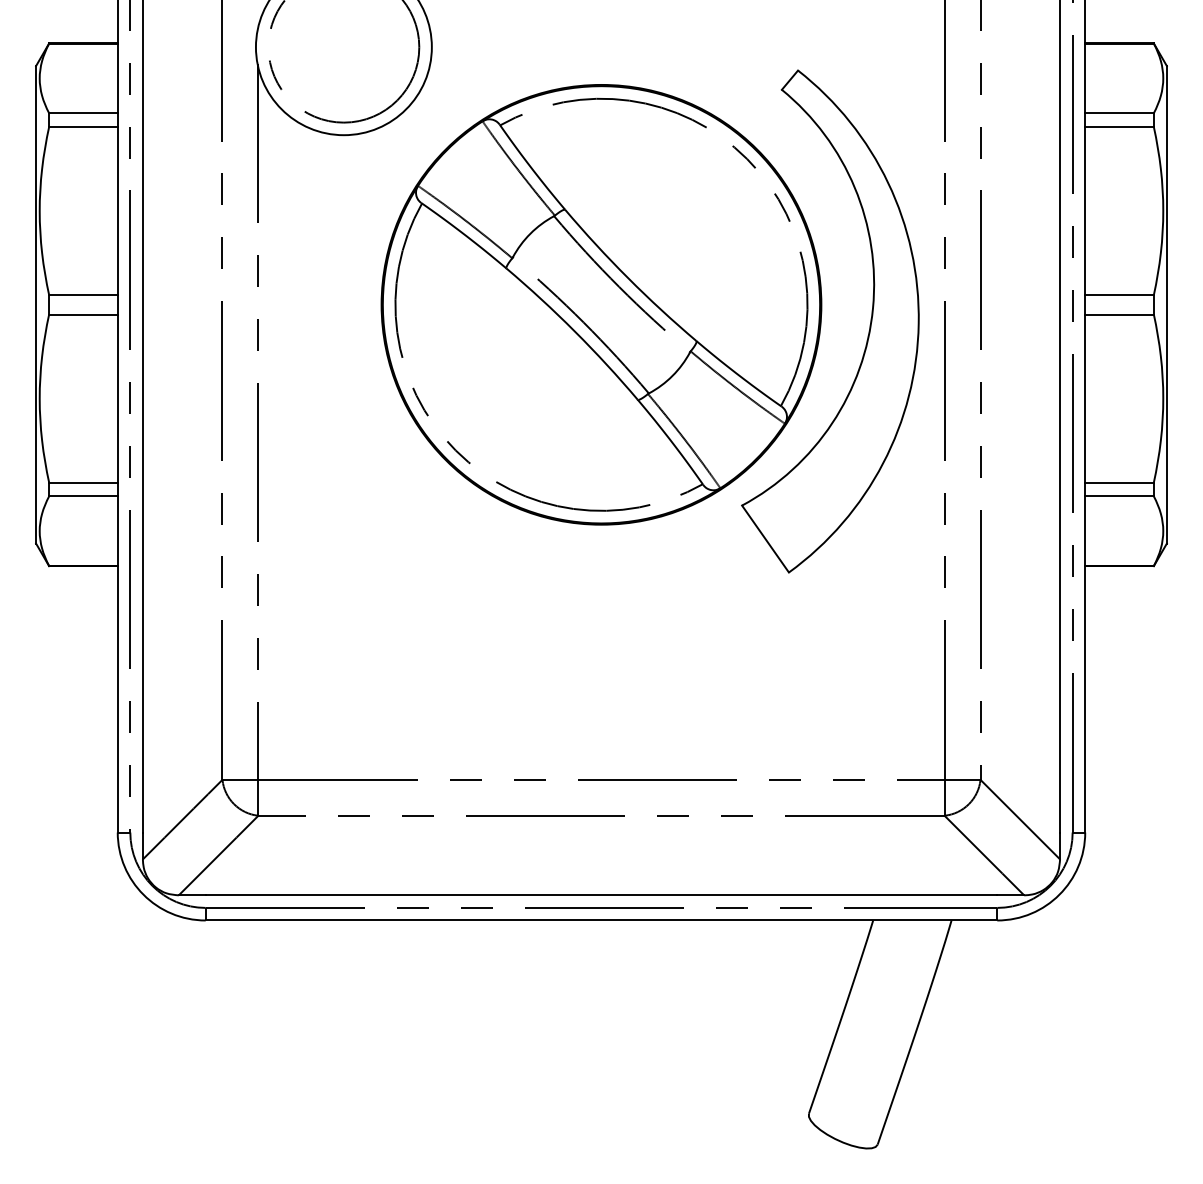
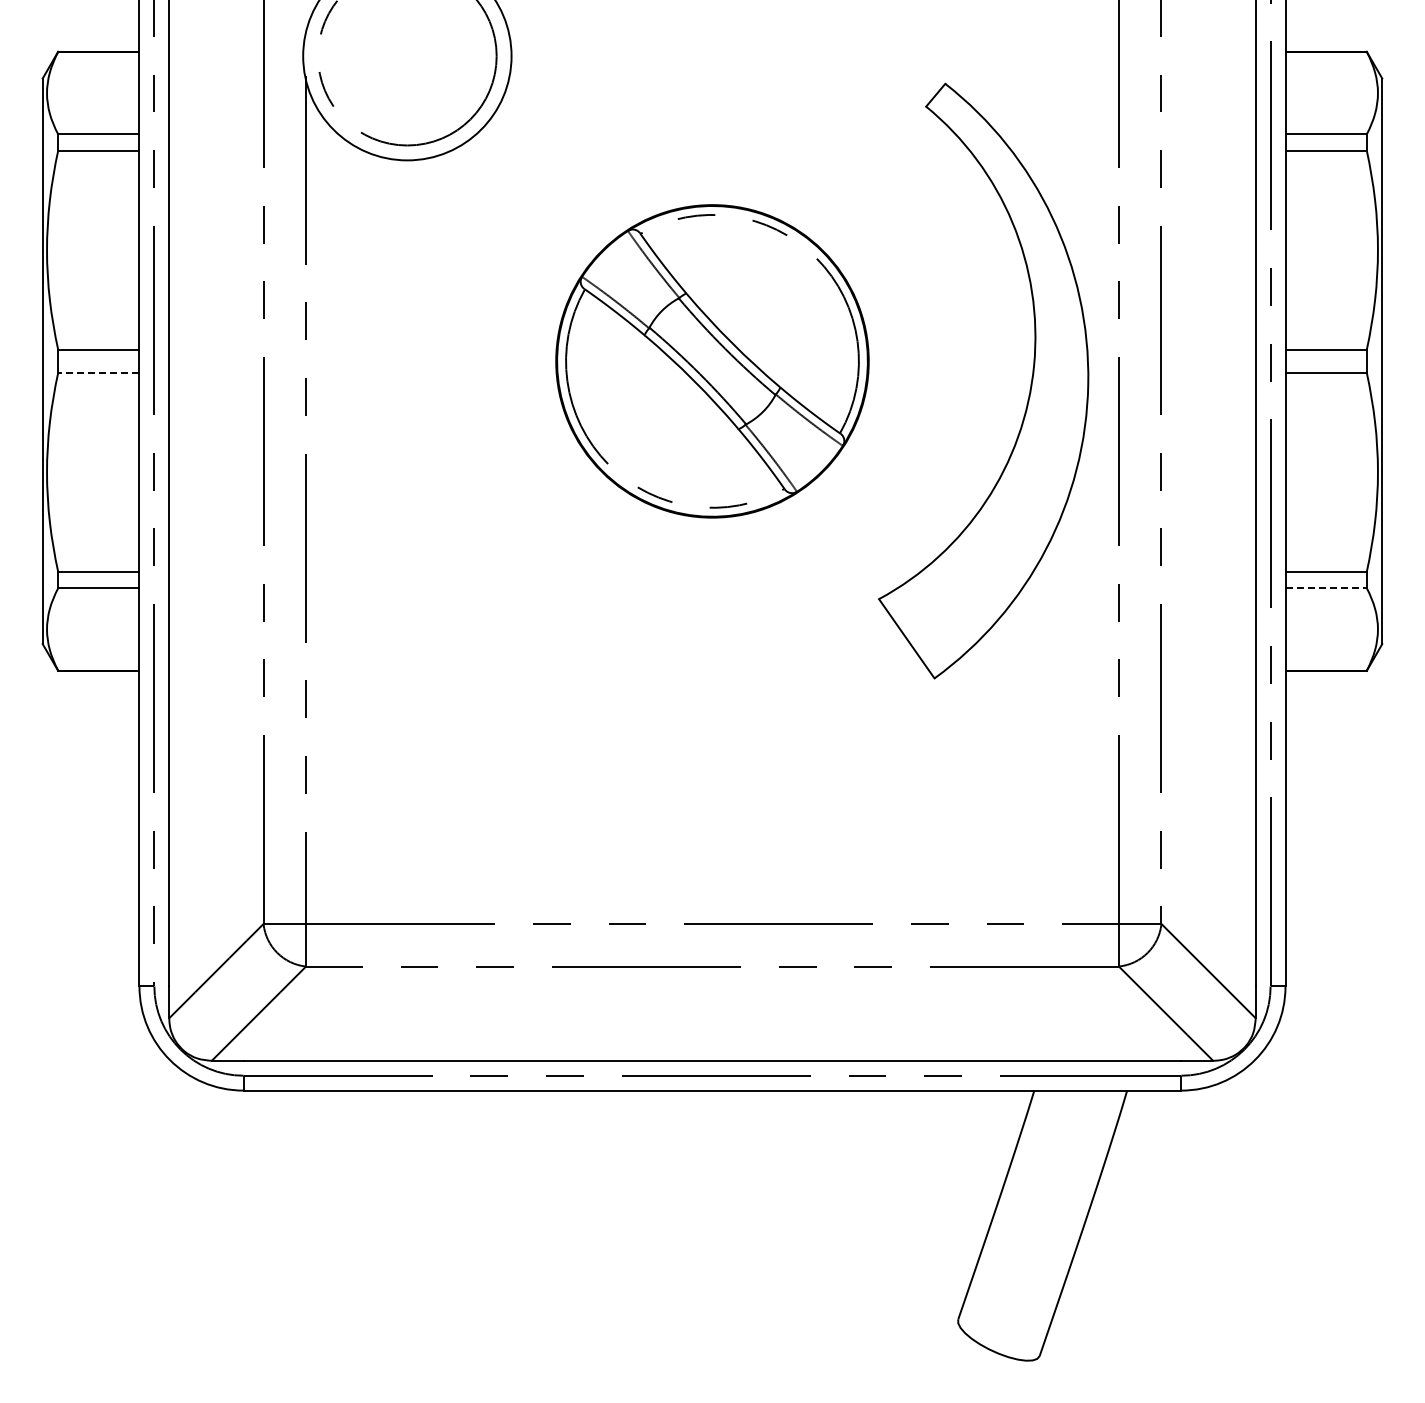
part: (601, 304) -> (712, 361), size x0.6
line: (83, 314) -> (98, 372), solid -> dashed
line: (1119, 496) -> (1326, 588), solid -> dashed

